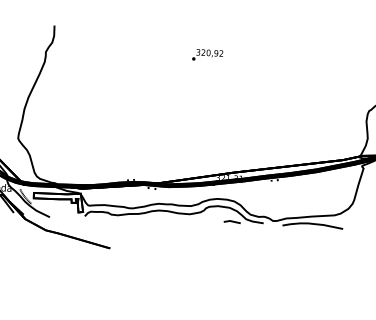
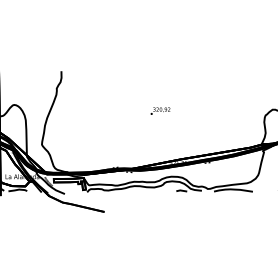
text: (207, 54) -> (160, 110), moved

